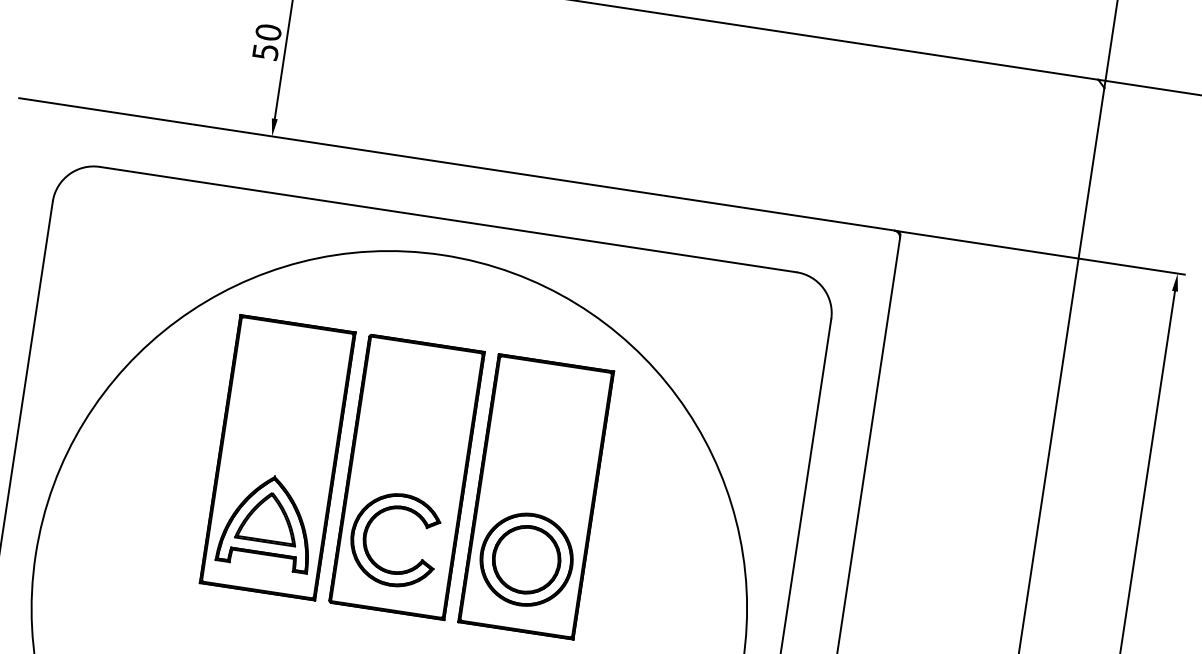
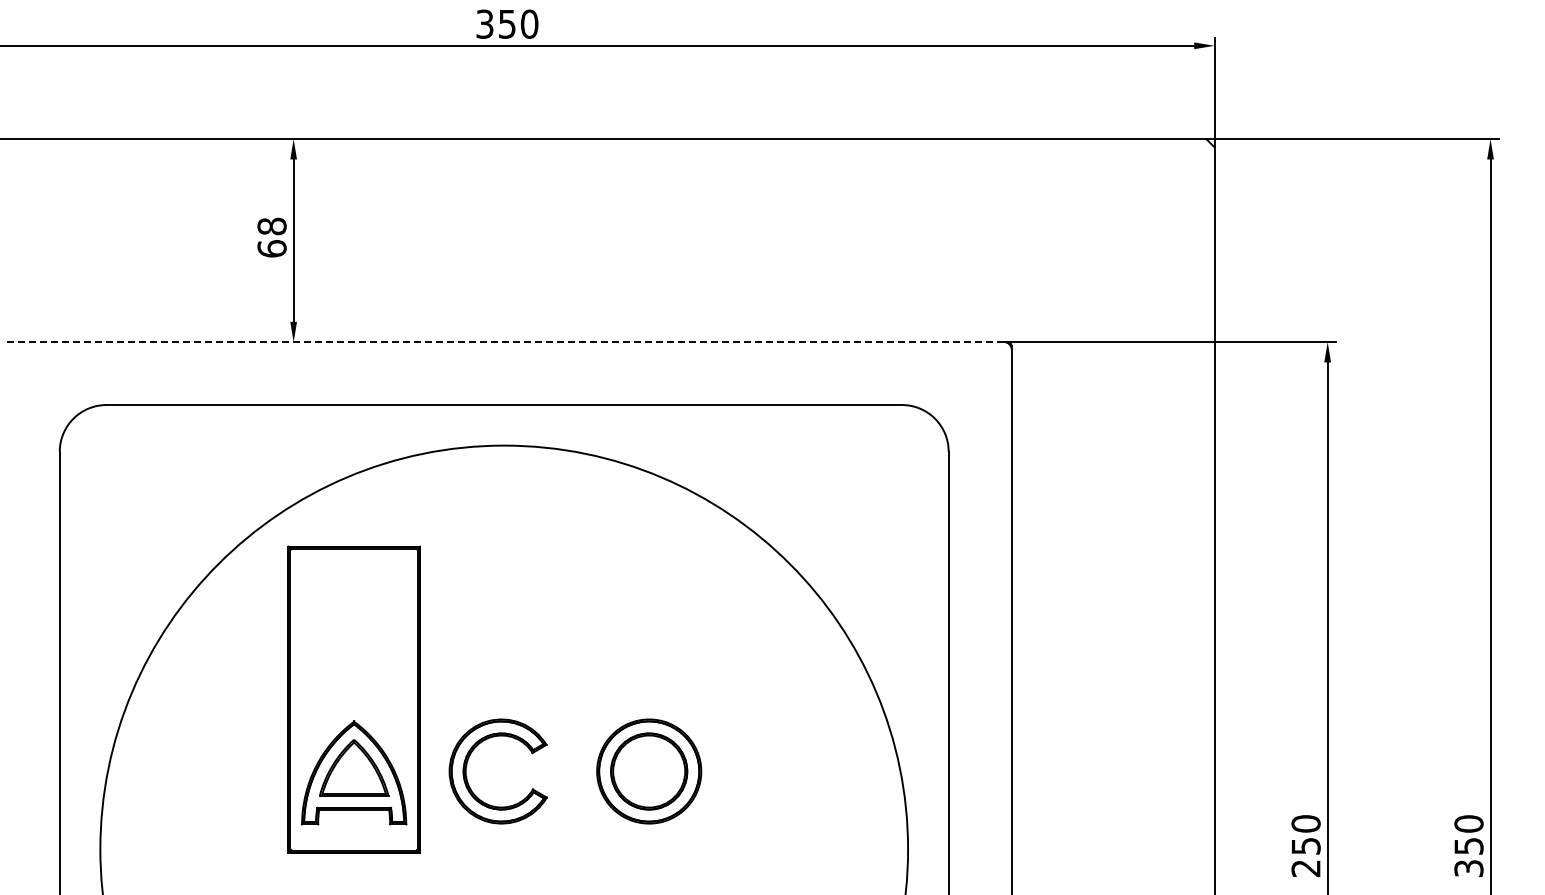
text: (266, 42) -> (271, 237), 50 -> 68
line: (455, 163) -> (503, 341), solid -> dashed
part: (406, 477) -> (501, 699), removed
part: (536, 496) -> (649, 699), removed

